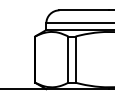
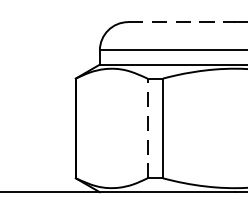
line: (84, 10) -> (182, 22), solid -> dashed
line: (68, 59) -> (147, 128), solid -> dashed

